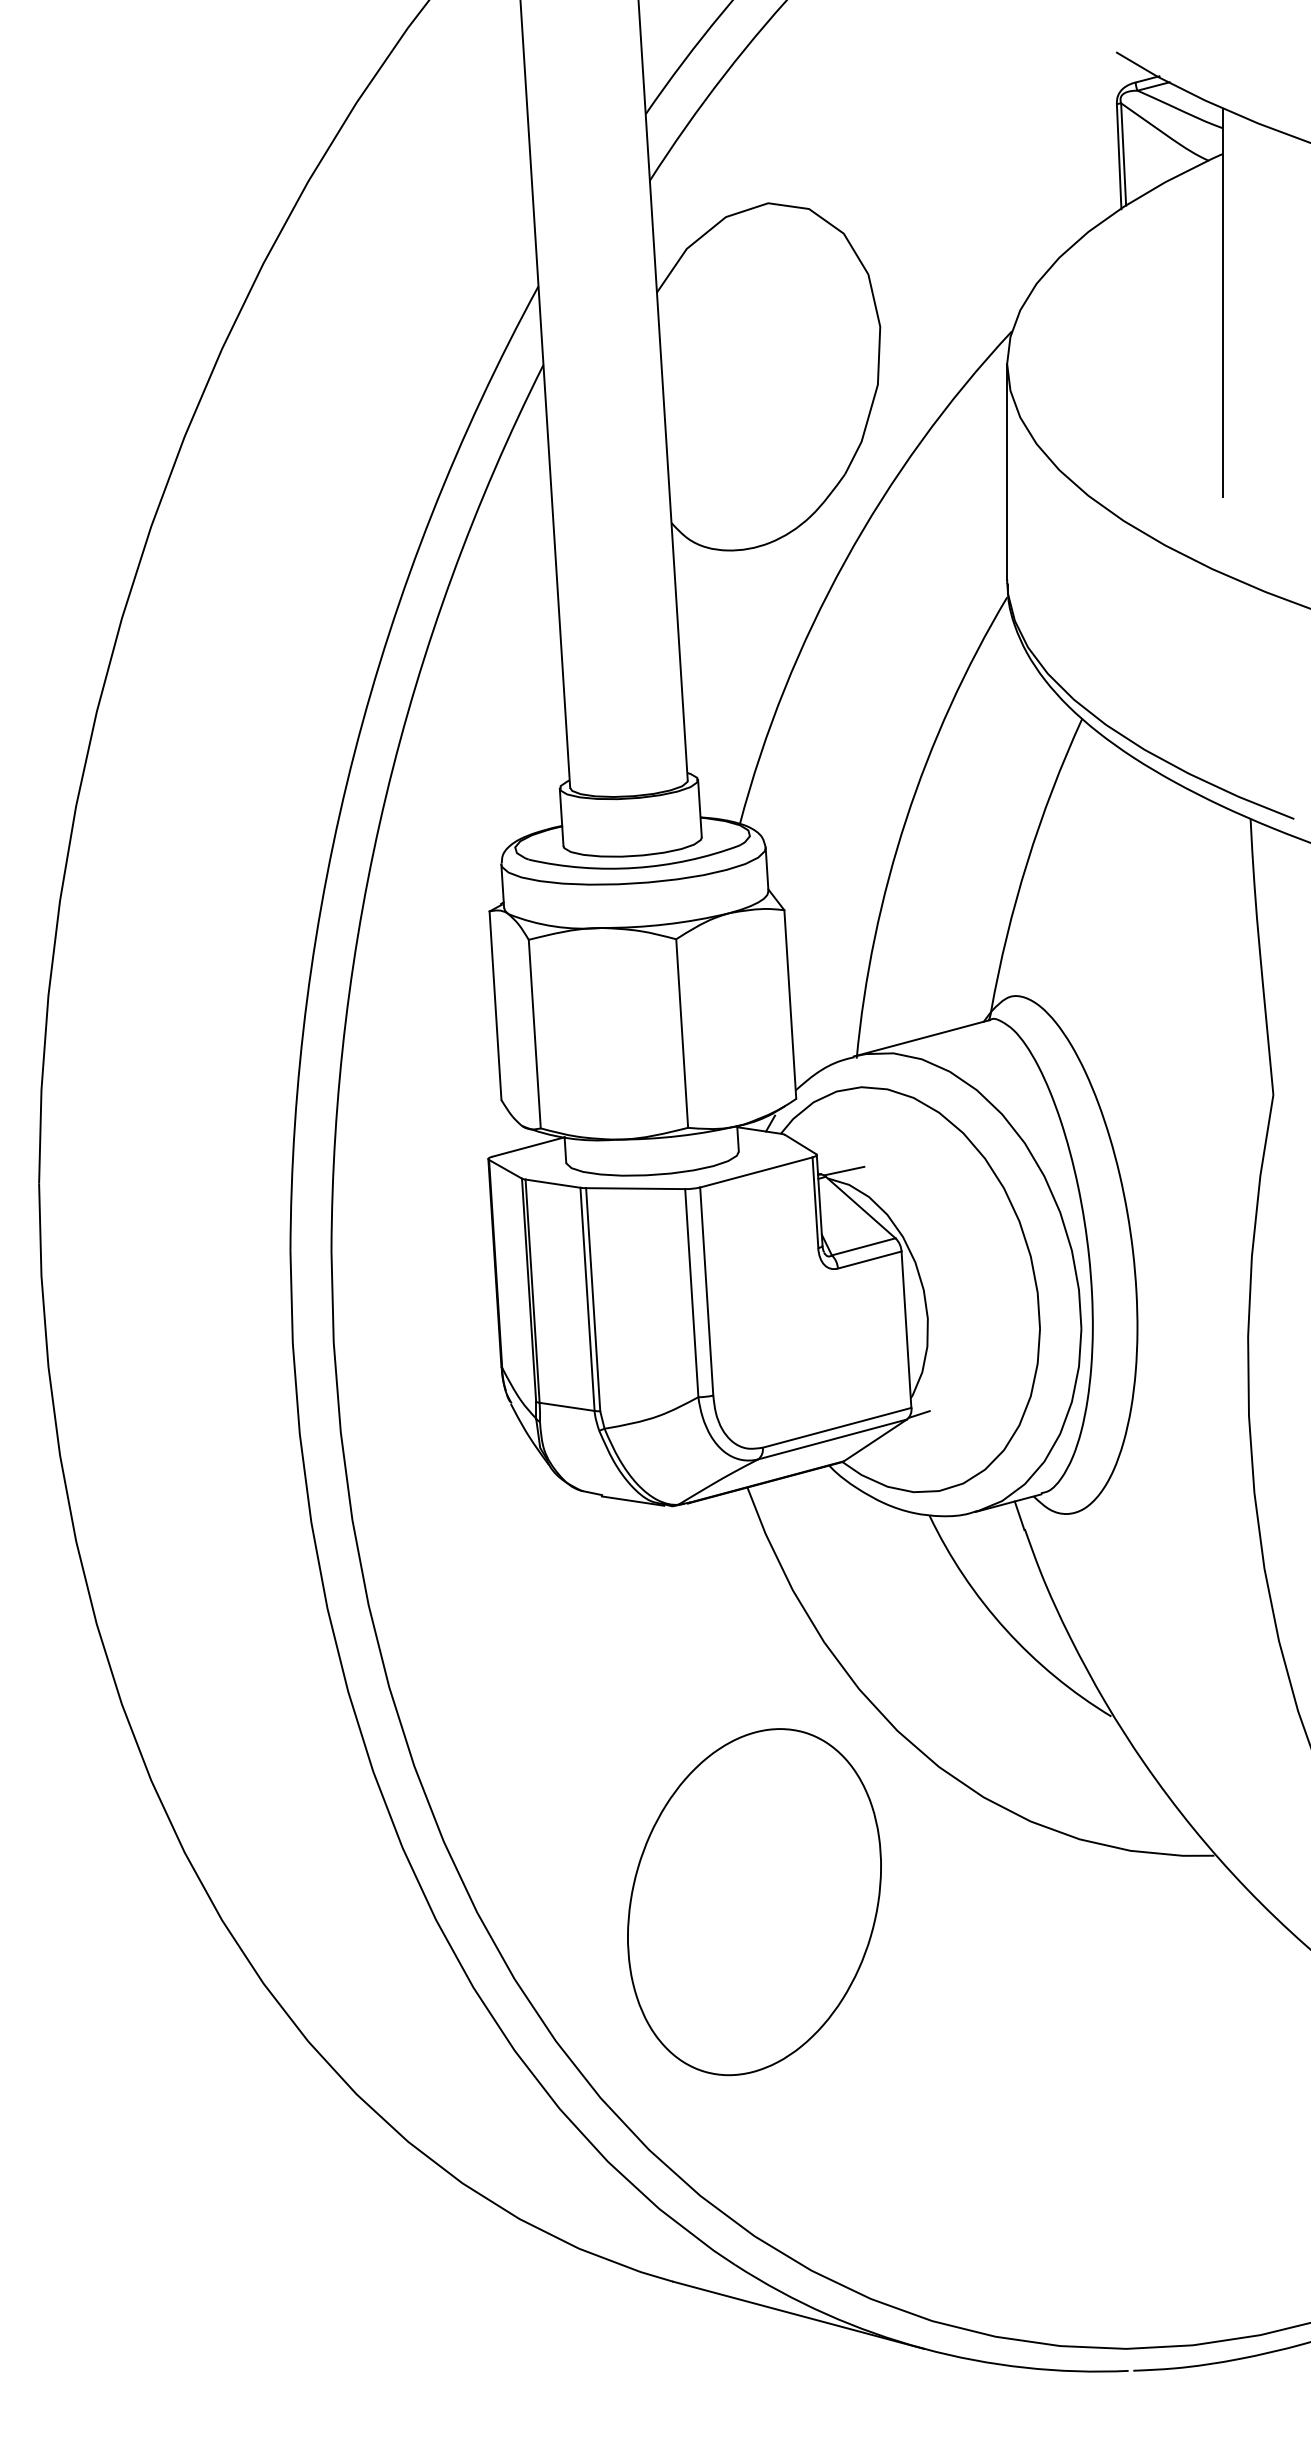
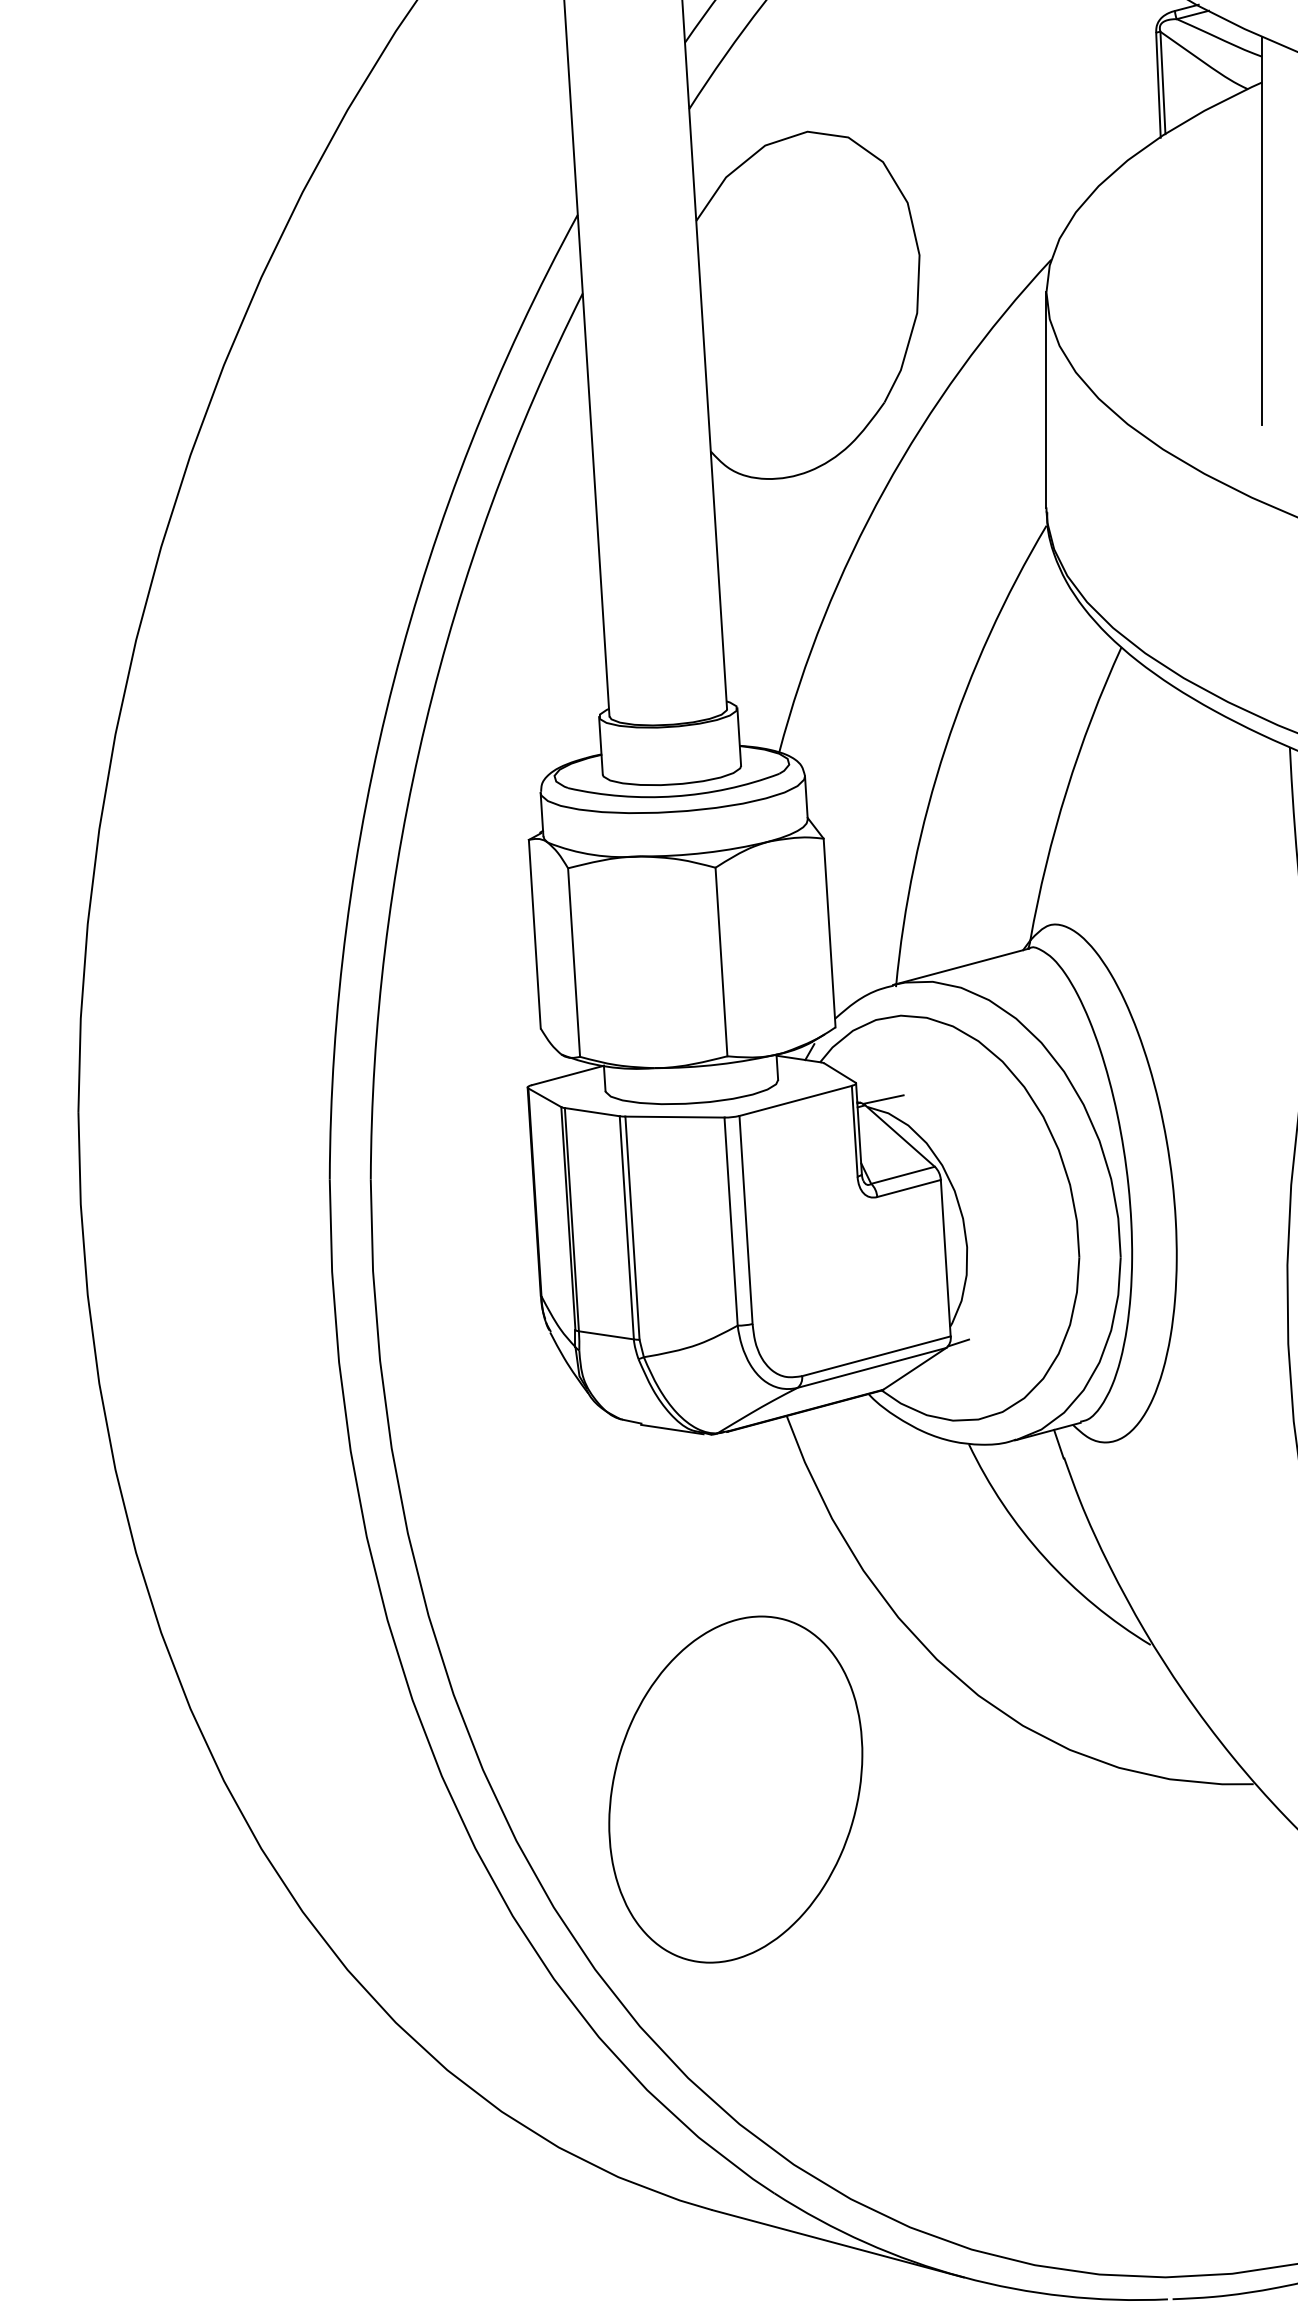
part: (754, 1902) -> (735, 1789), moved

